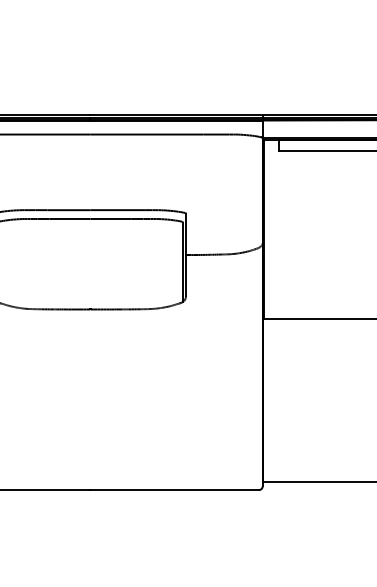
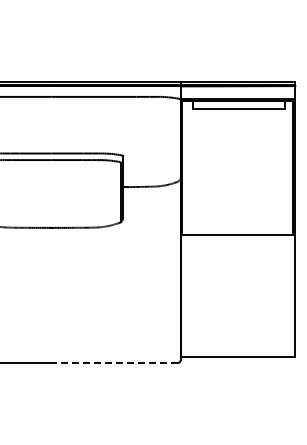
line: (174, 490) -> (114, 363), solid -> dashed

